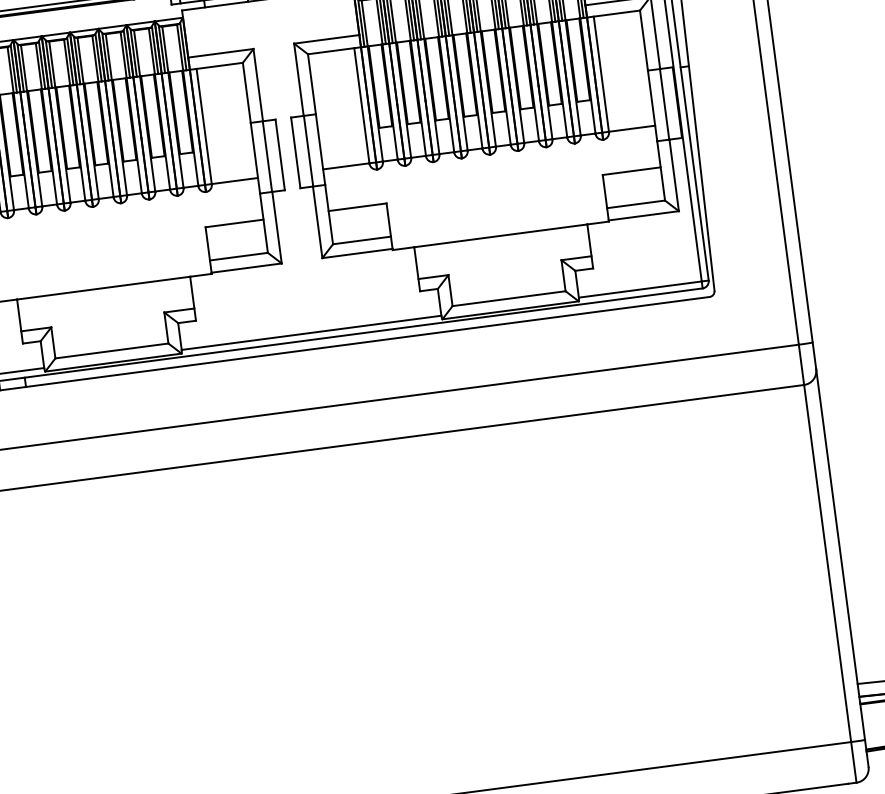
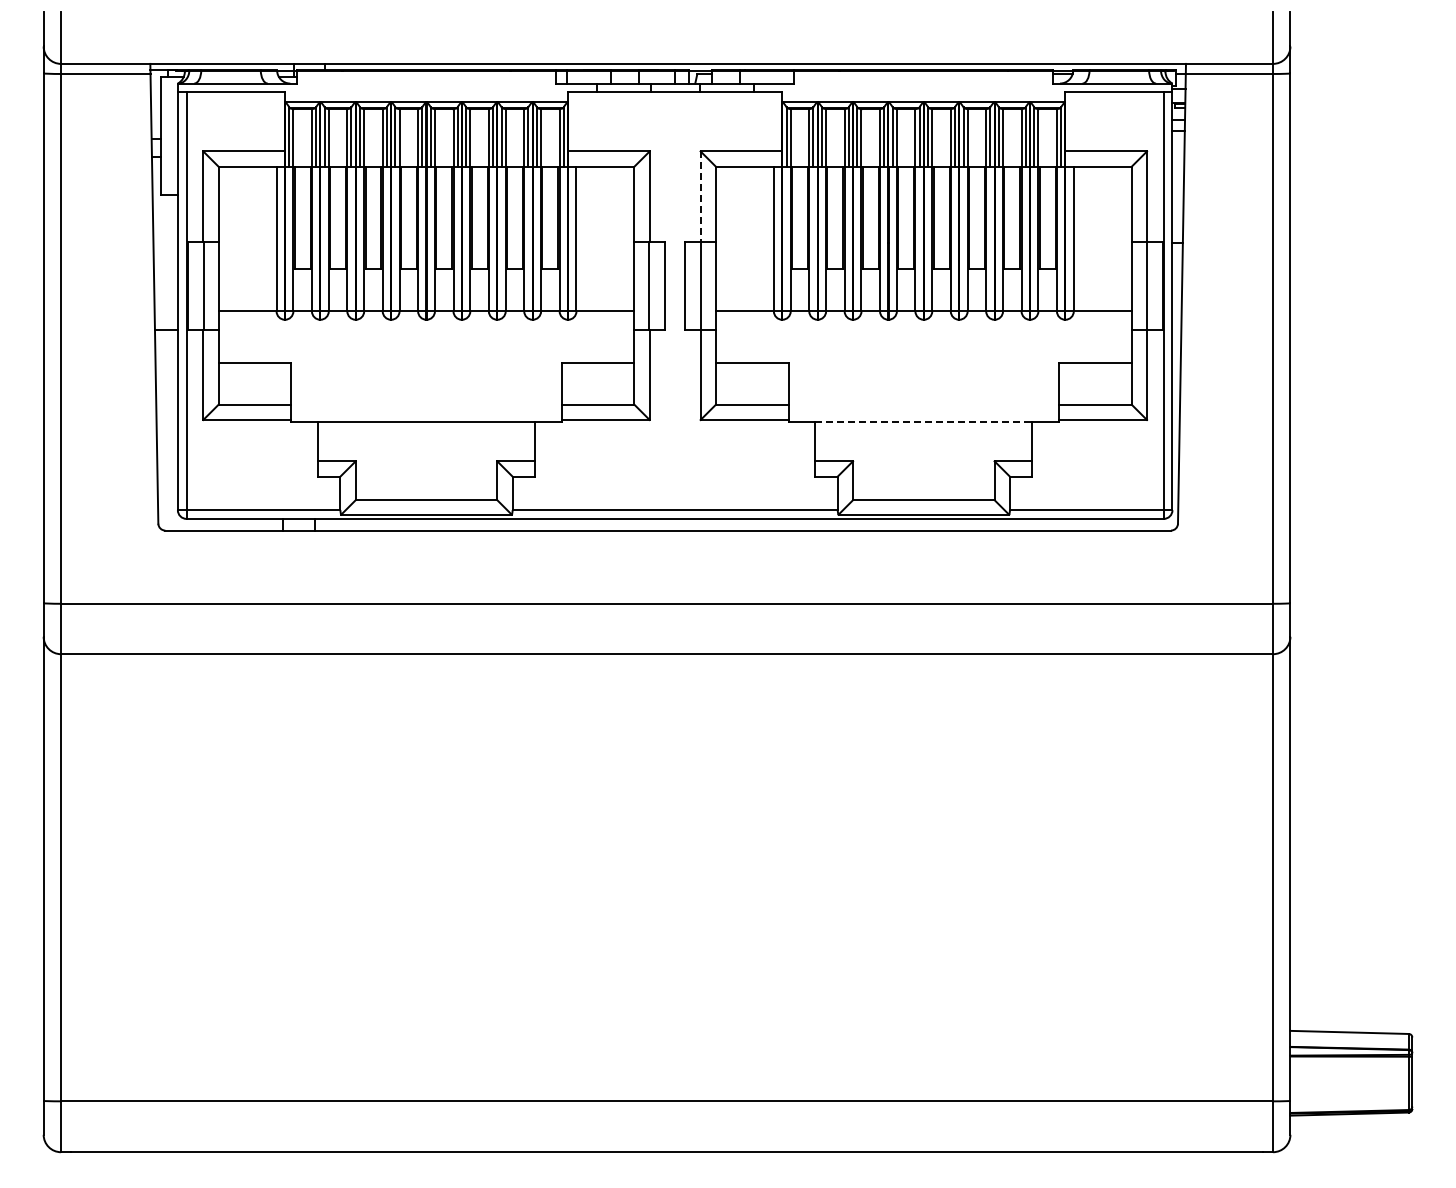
line: (298, 80) -> (700, 197), solid -> dashed
line: (501, 235) -> (924, 421), solid -> dashed

